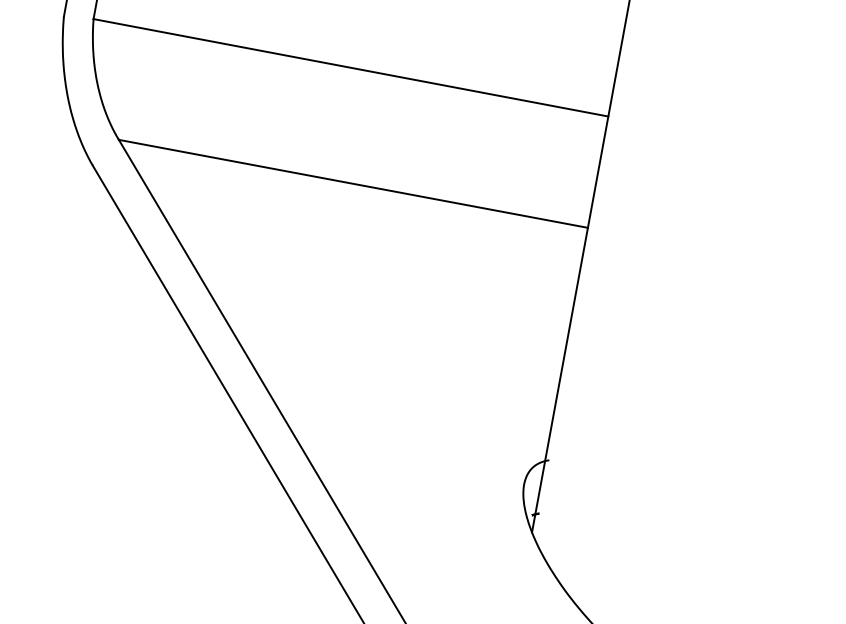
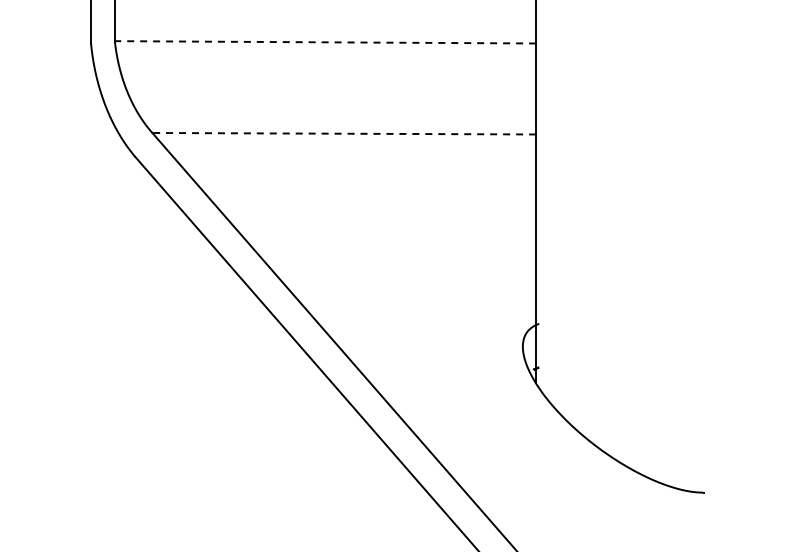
line: (350, 68) -> (325, 42), solid -> dashed
line: (353, 183) -> (344, 133), solid -> dashed

